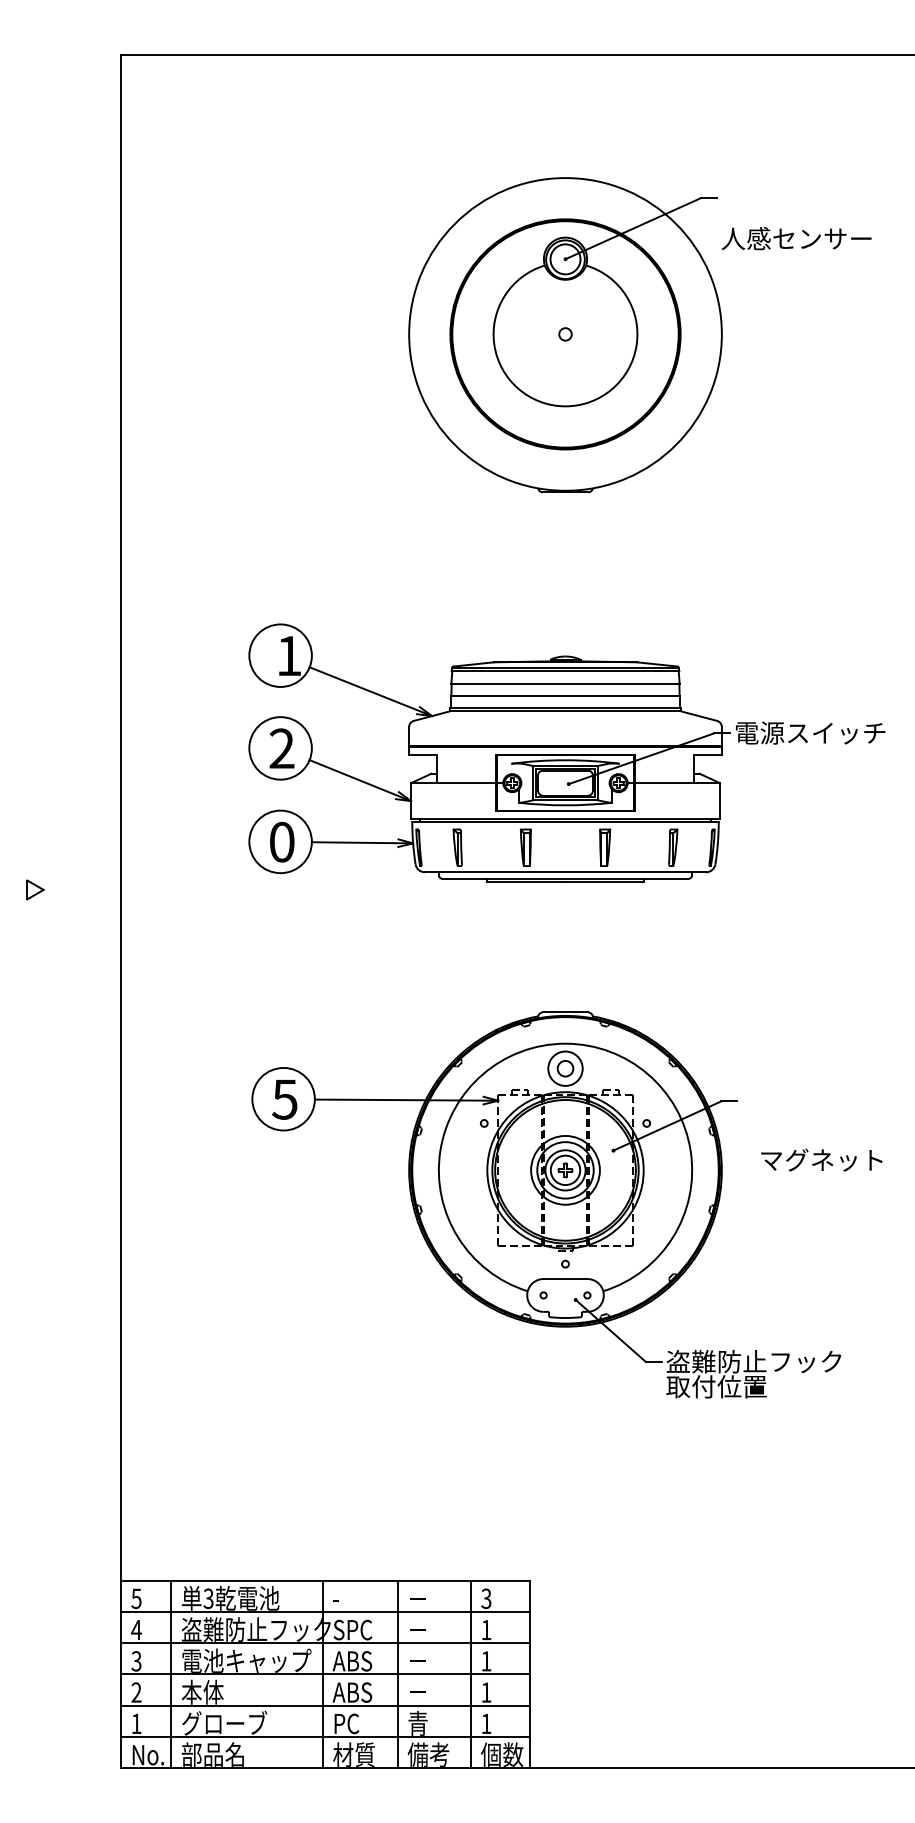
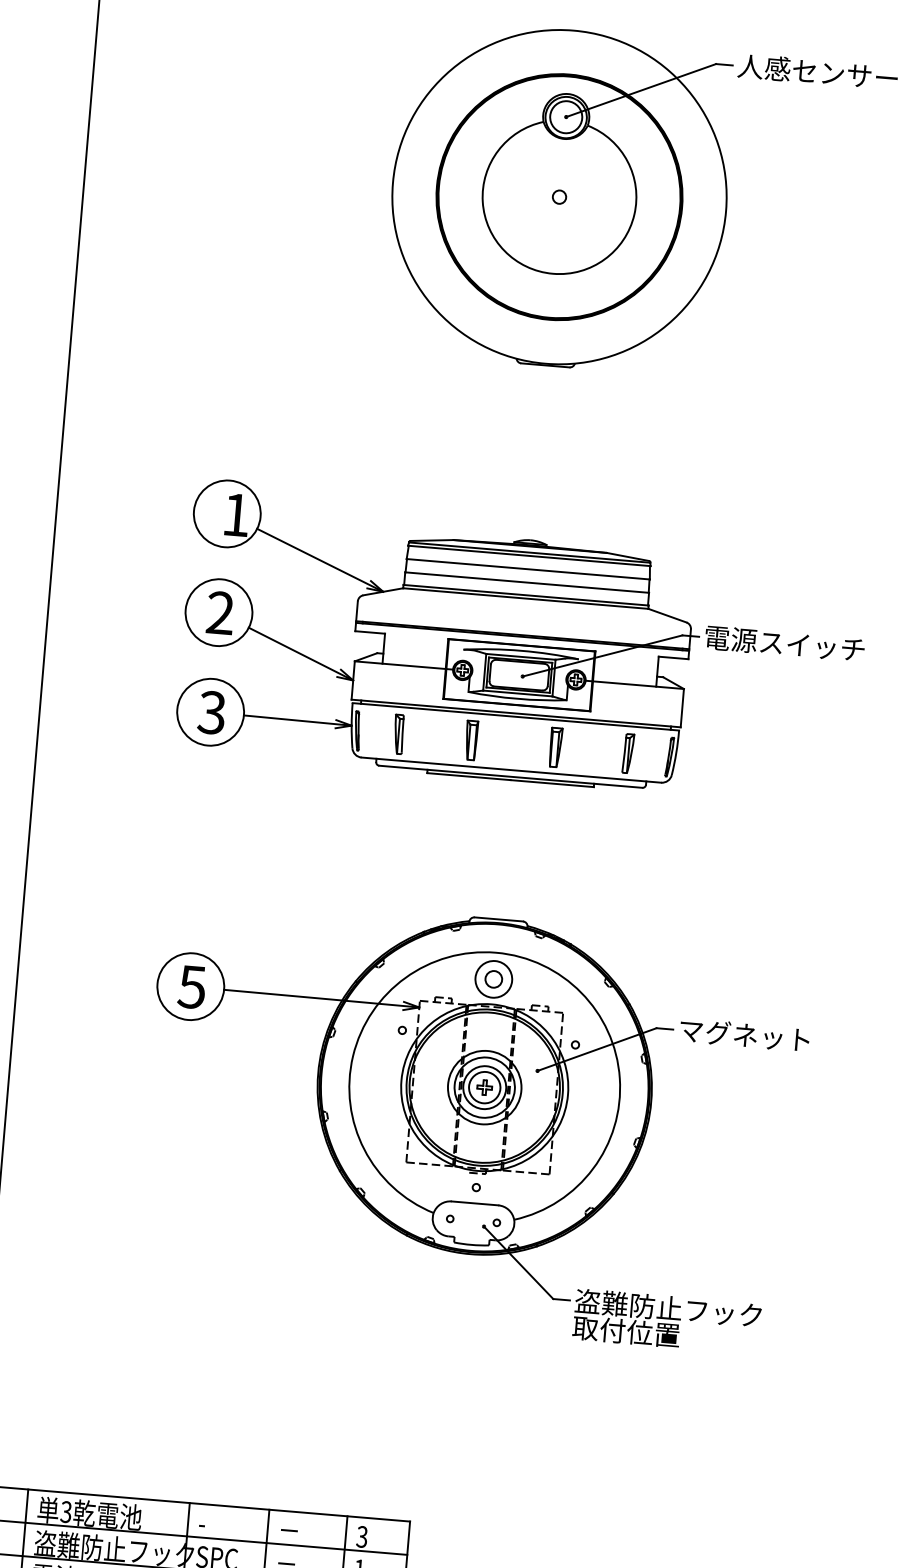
text: (796, 238) -> (817, 71), moved
text: (281, 842) -> (211, 712), 0 -> 3
text: (821, 1159) -> (744, 1034), moved

